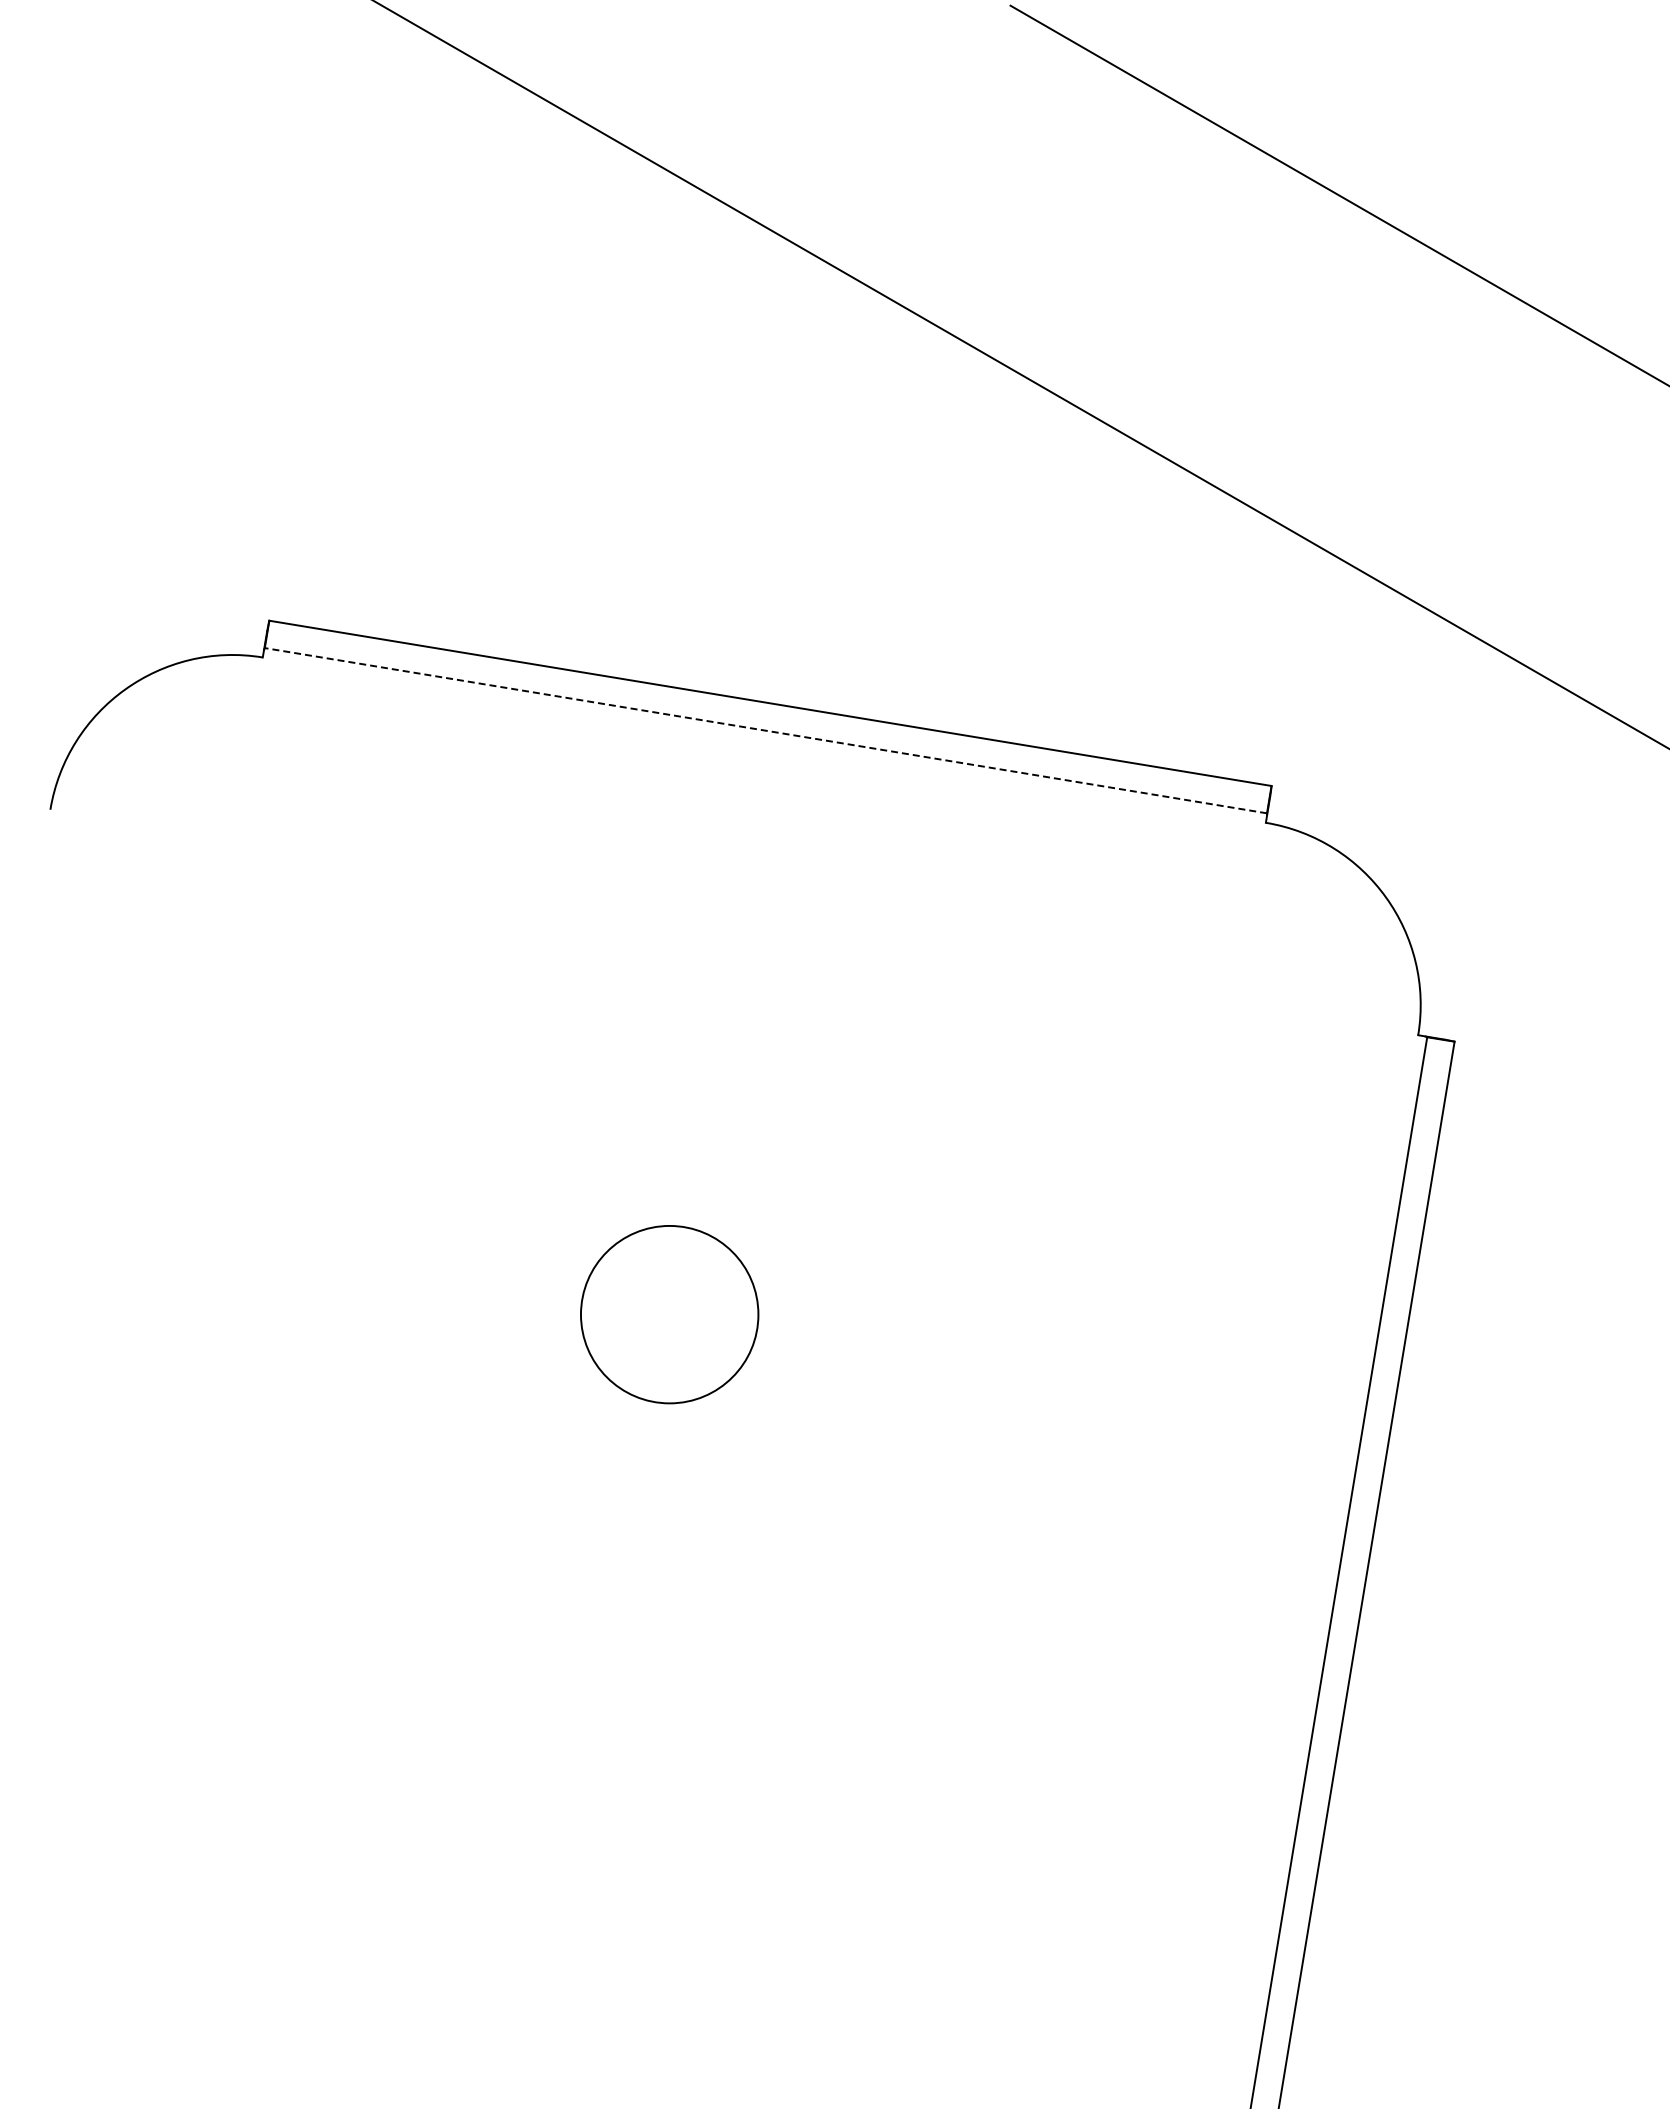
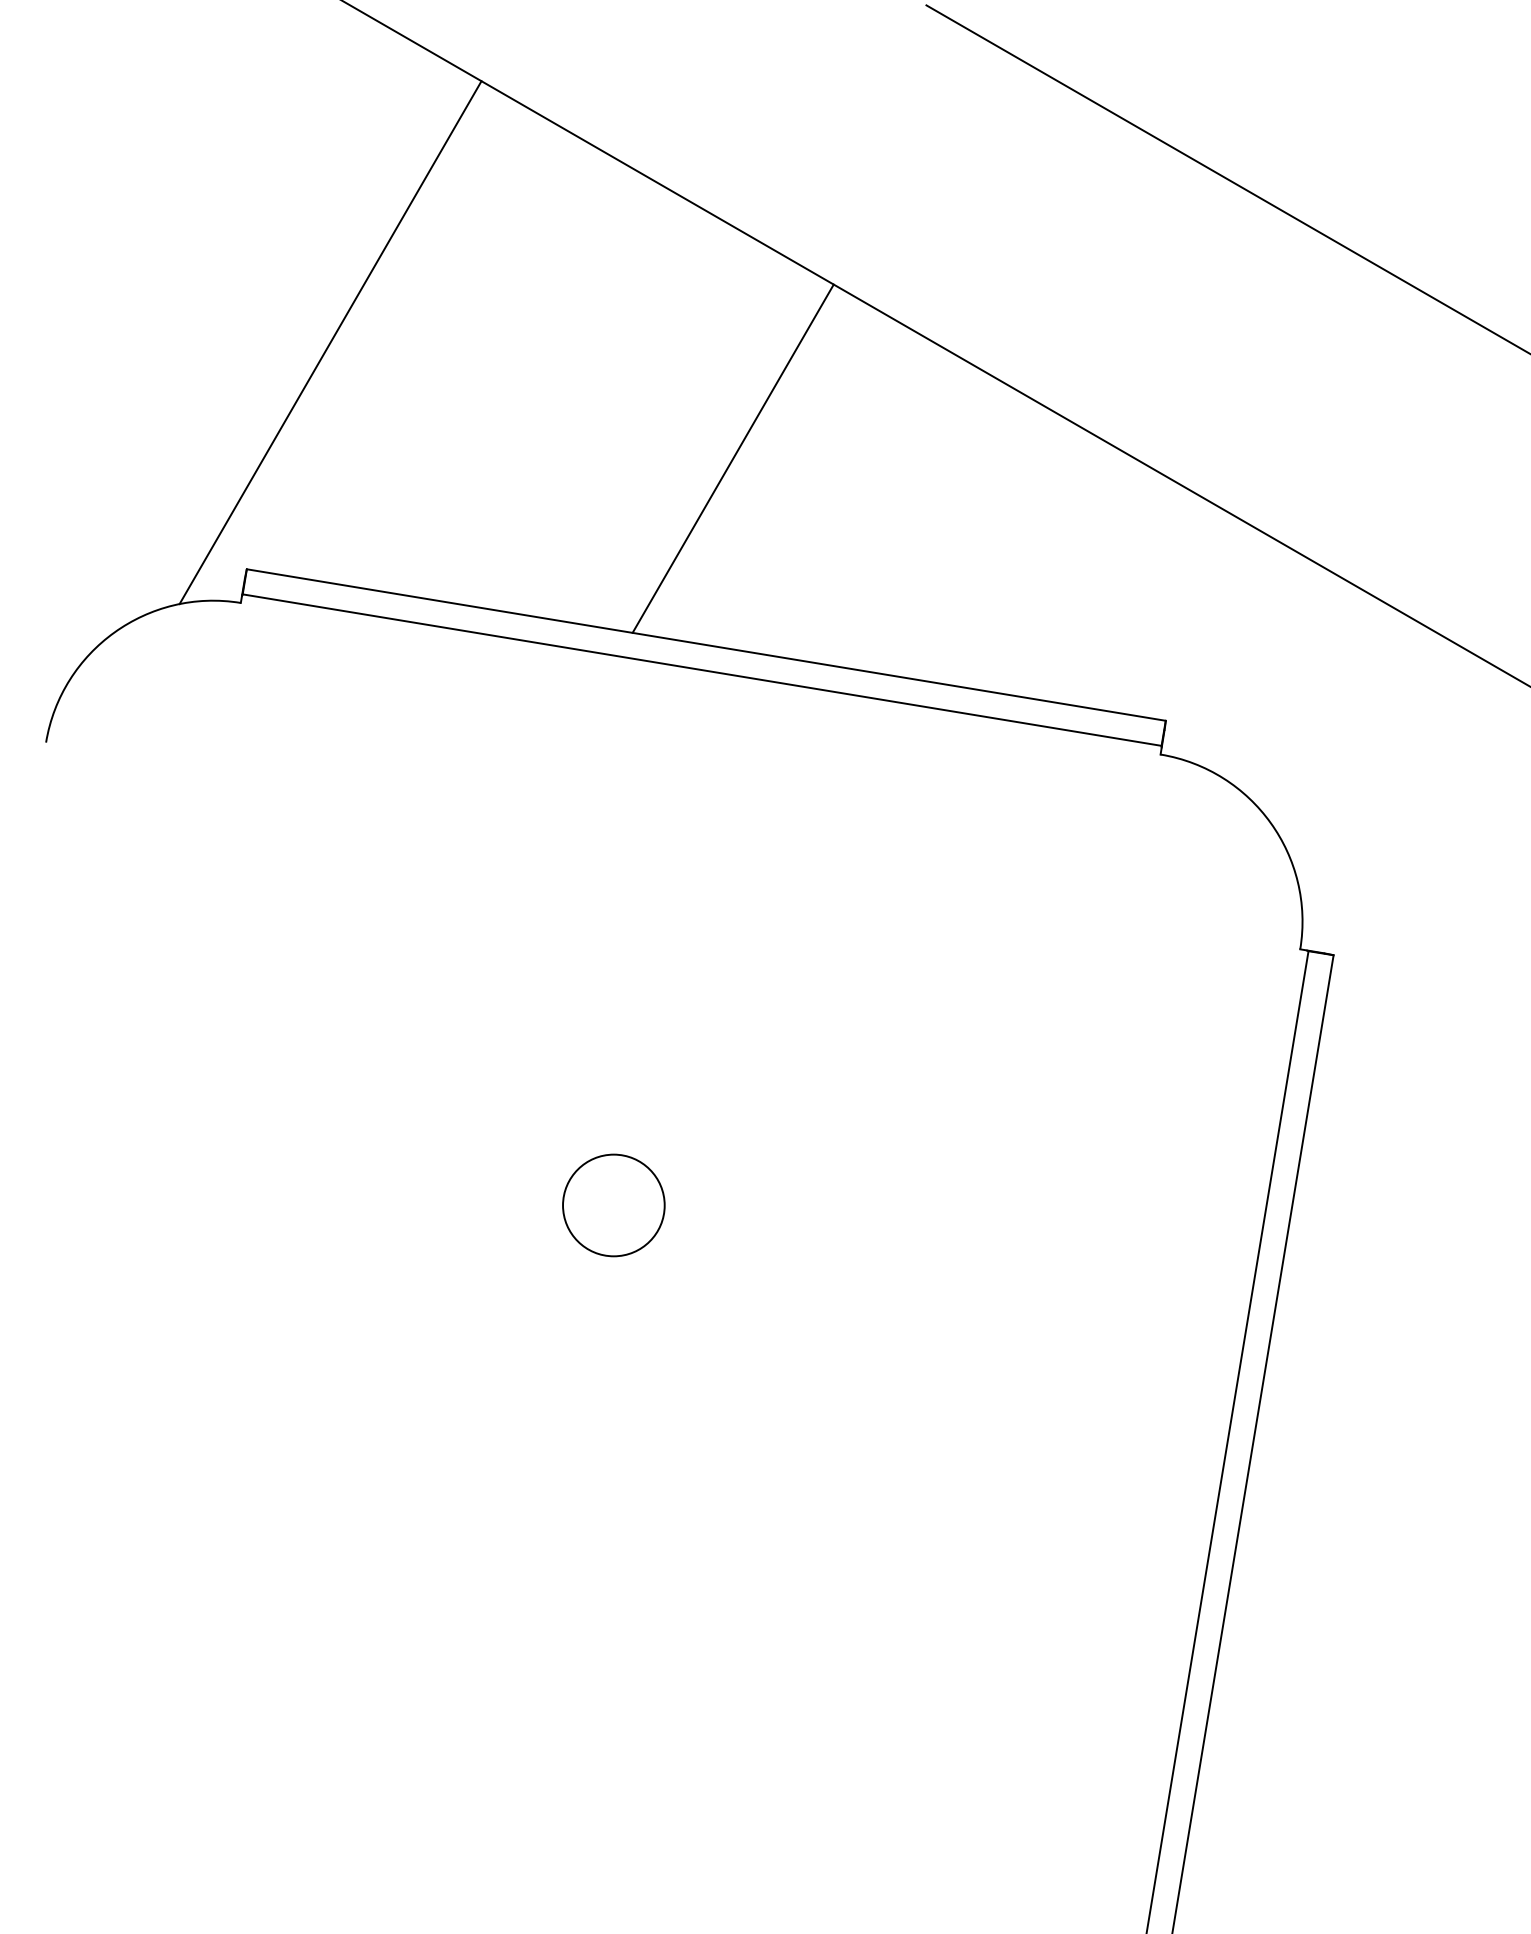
line: (360, 373) -> (330, 342), added
line: (799, 500) -> (732, 459), added
line: (765, 730) -> (701, 669), dashed -> solid
circle: (669, 1314) -> (613, 1205), size x0.62

